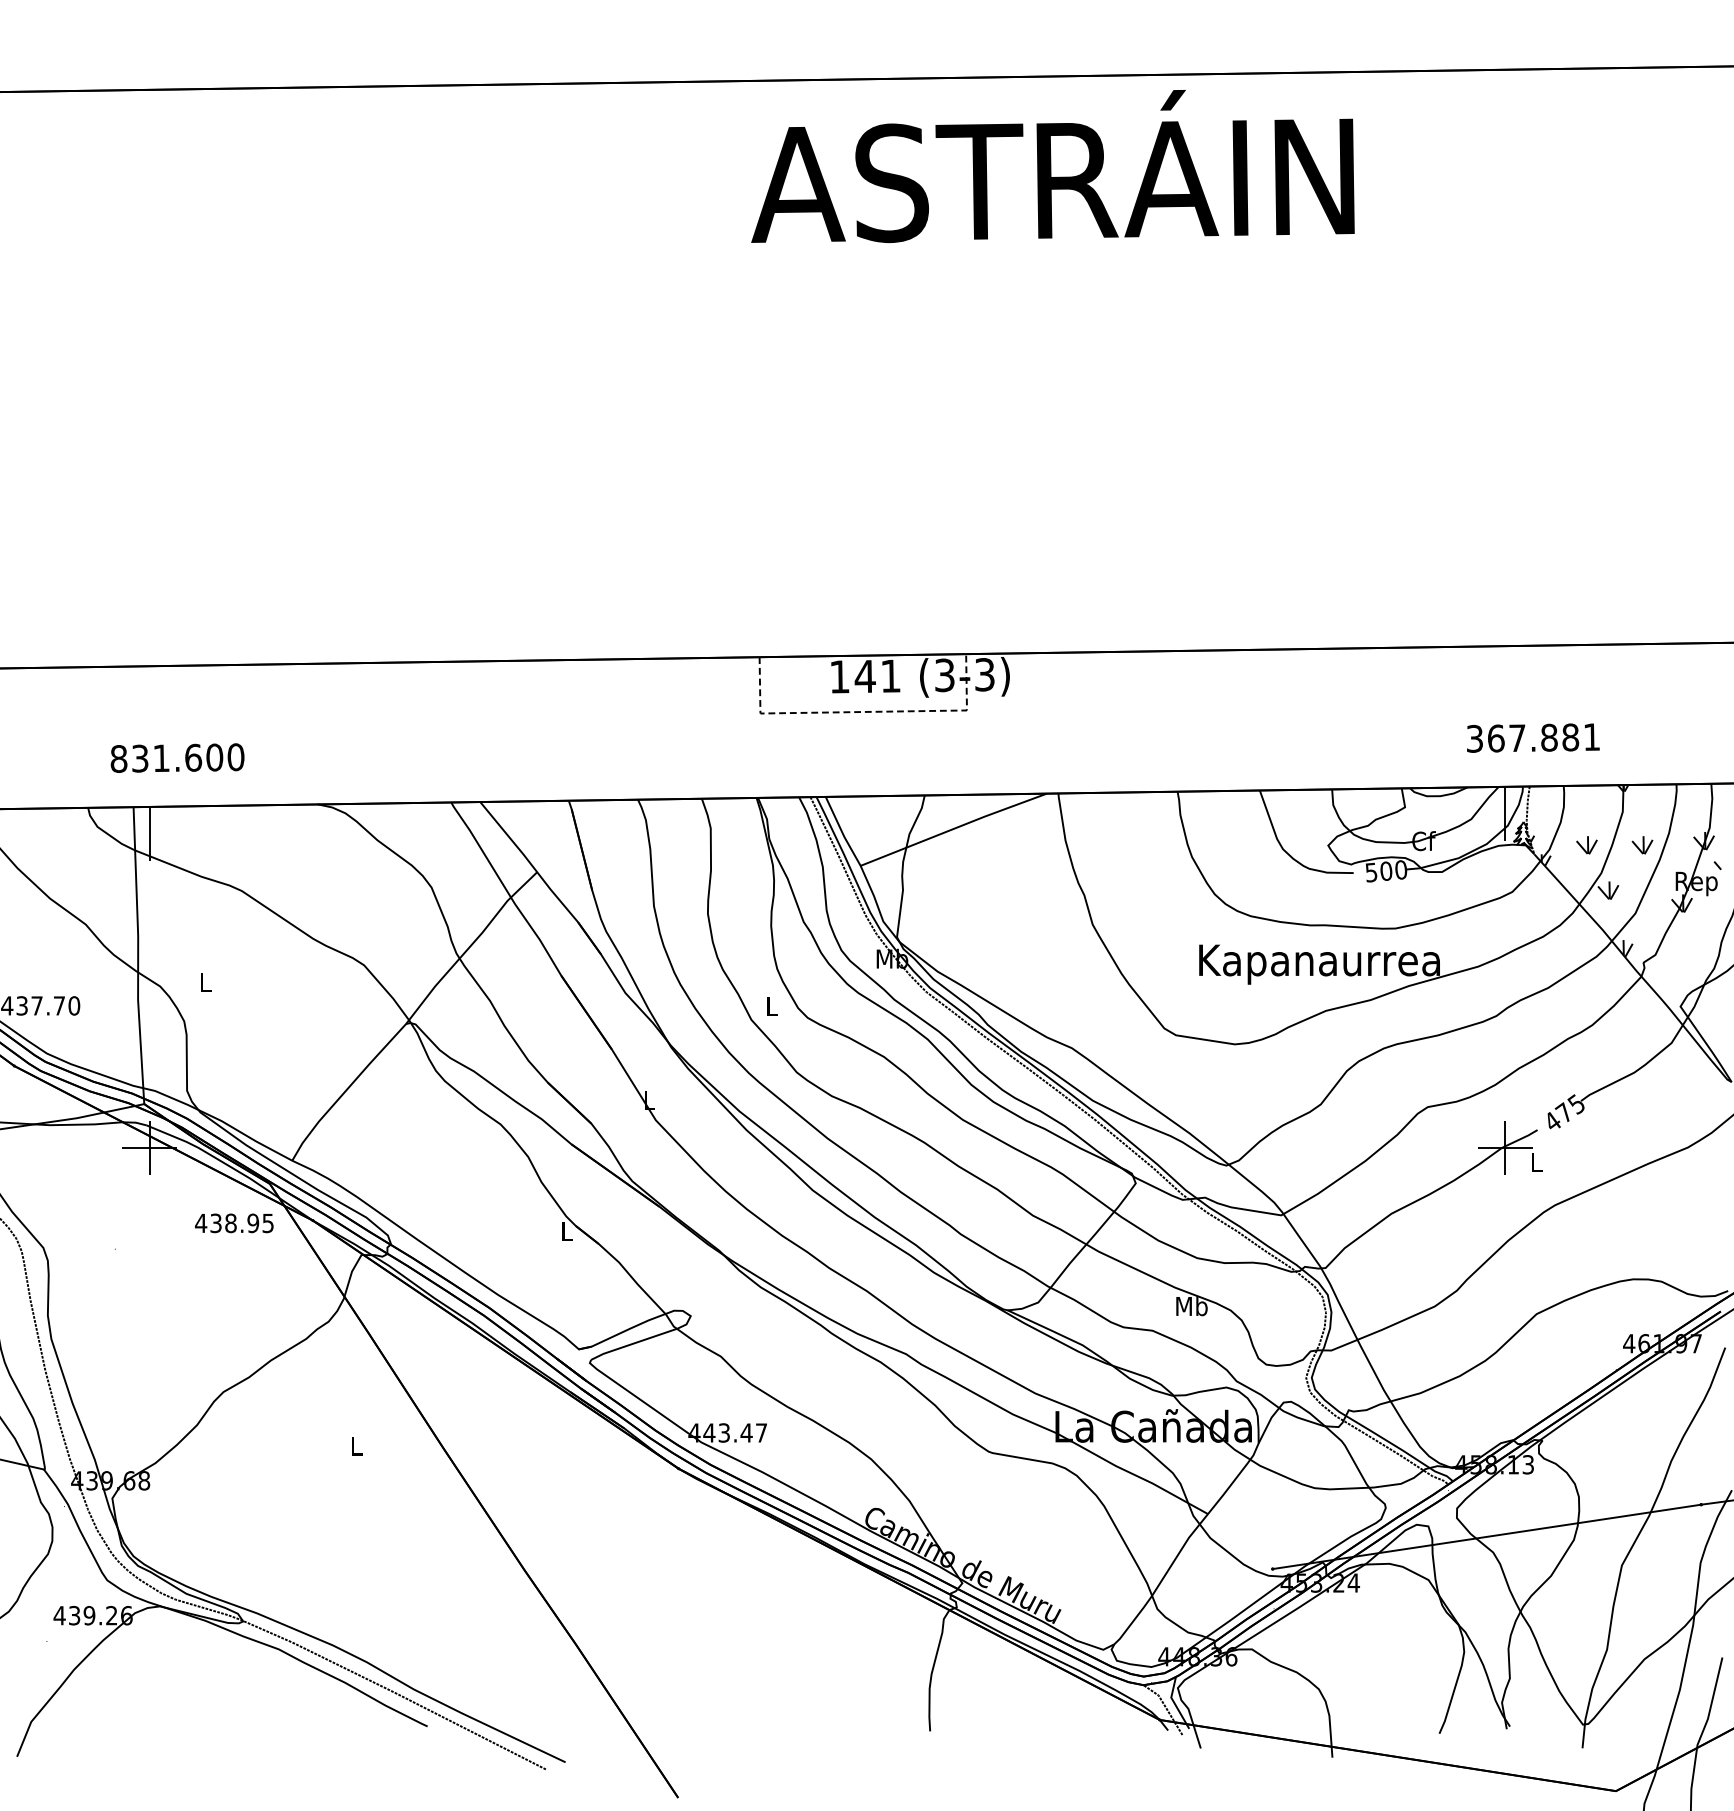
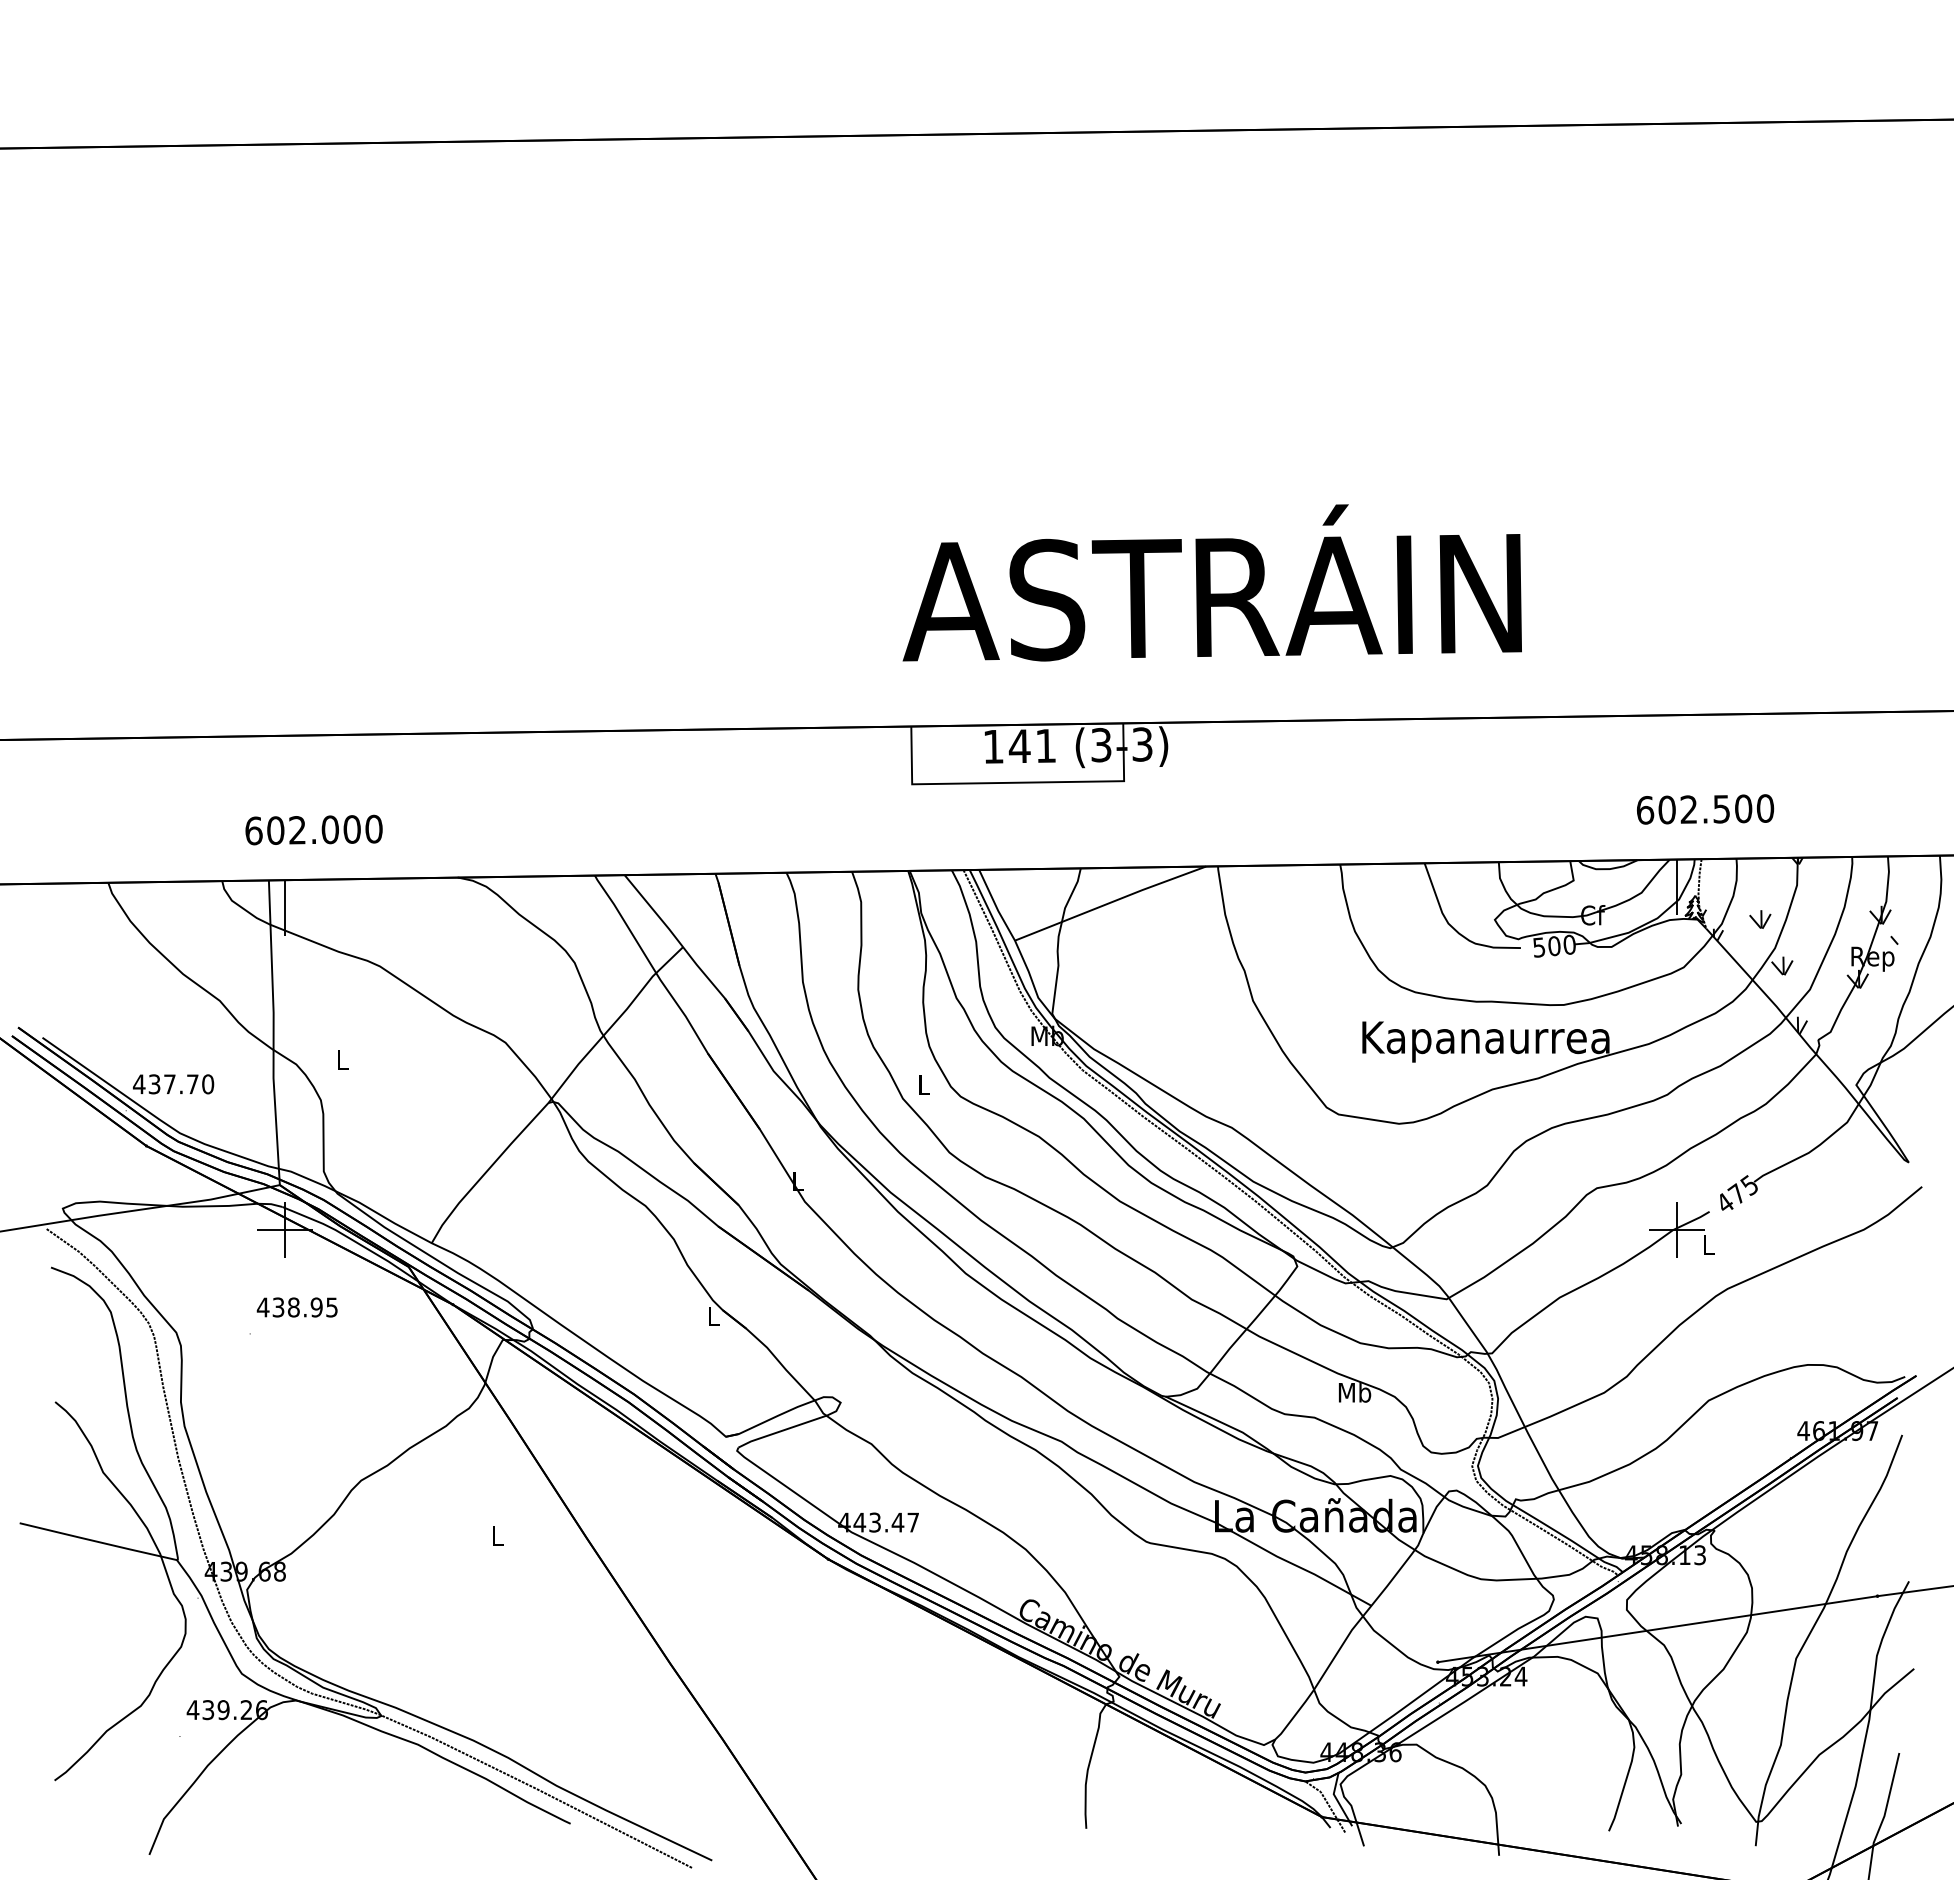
text: (1052, 166) -> (1211, 582), moved
line: (864, 711) -> (1018, 782), dashed -> solid
text: (1533, 738) -> (1705, 809), 367.881 -> 602.500
text: (156, 758) -> (292, 830), 831.600 -> 602.000
part: (1642, 845) -> (1817, 919), removed
text: (233, 1223) -> (296, 1307), moved

